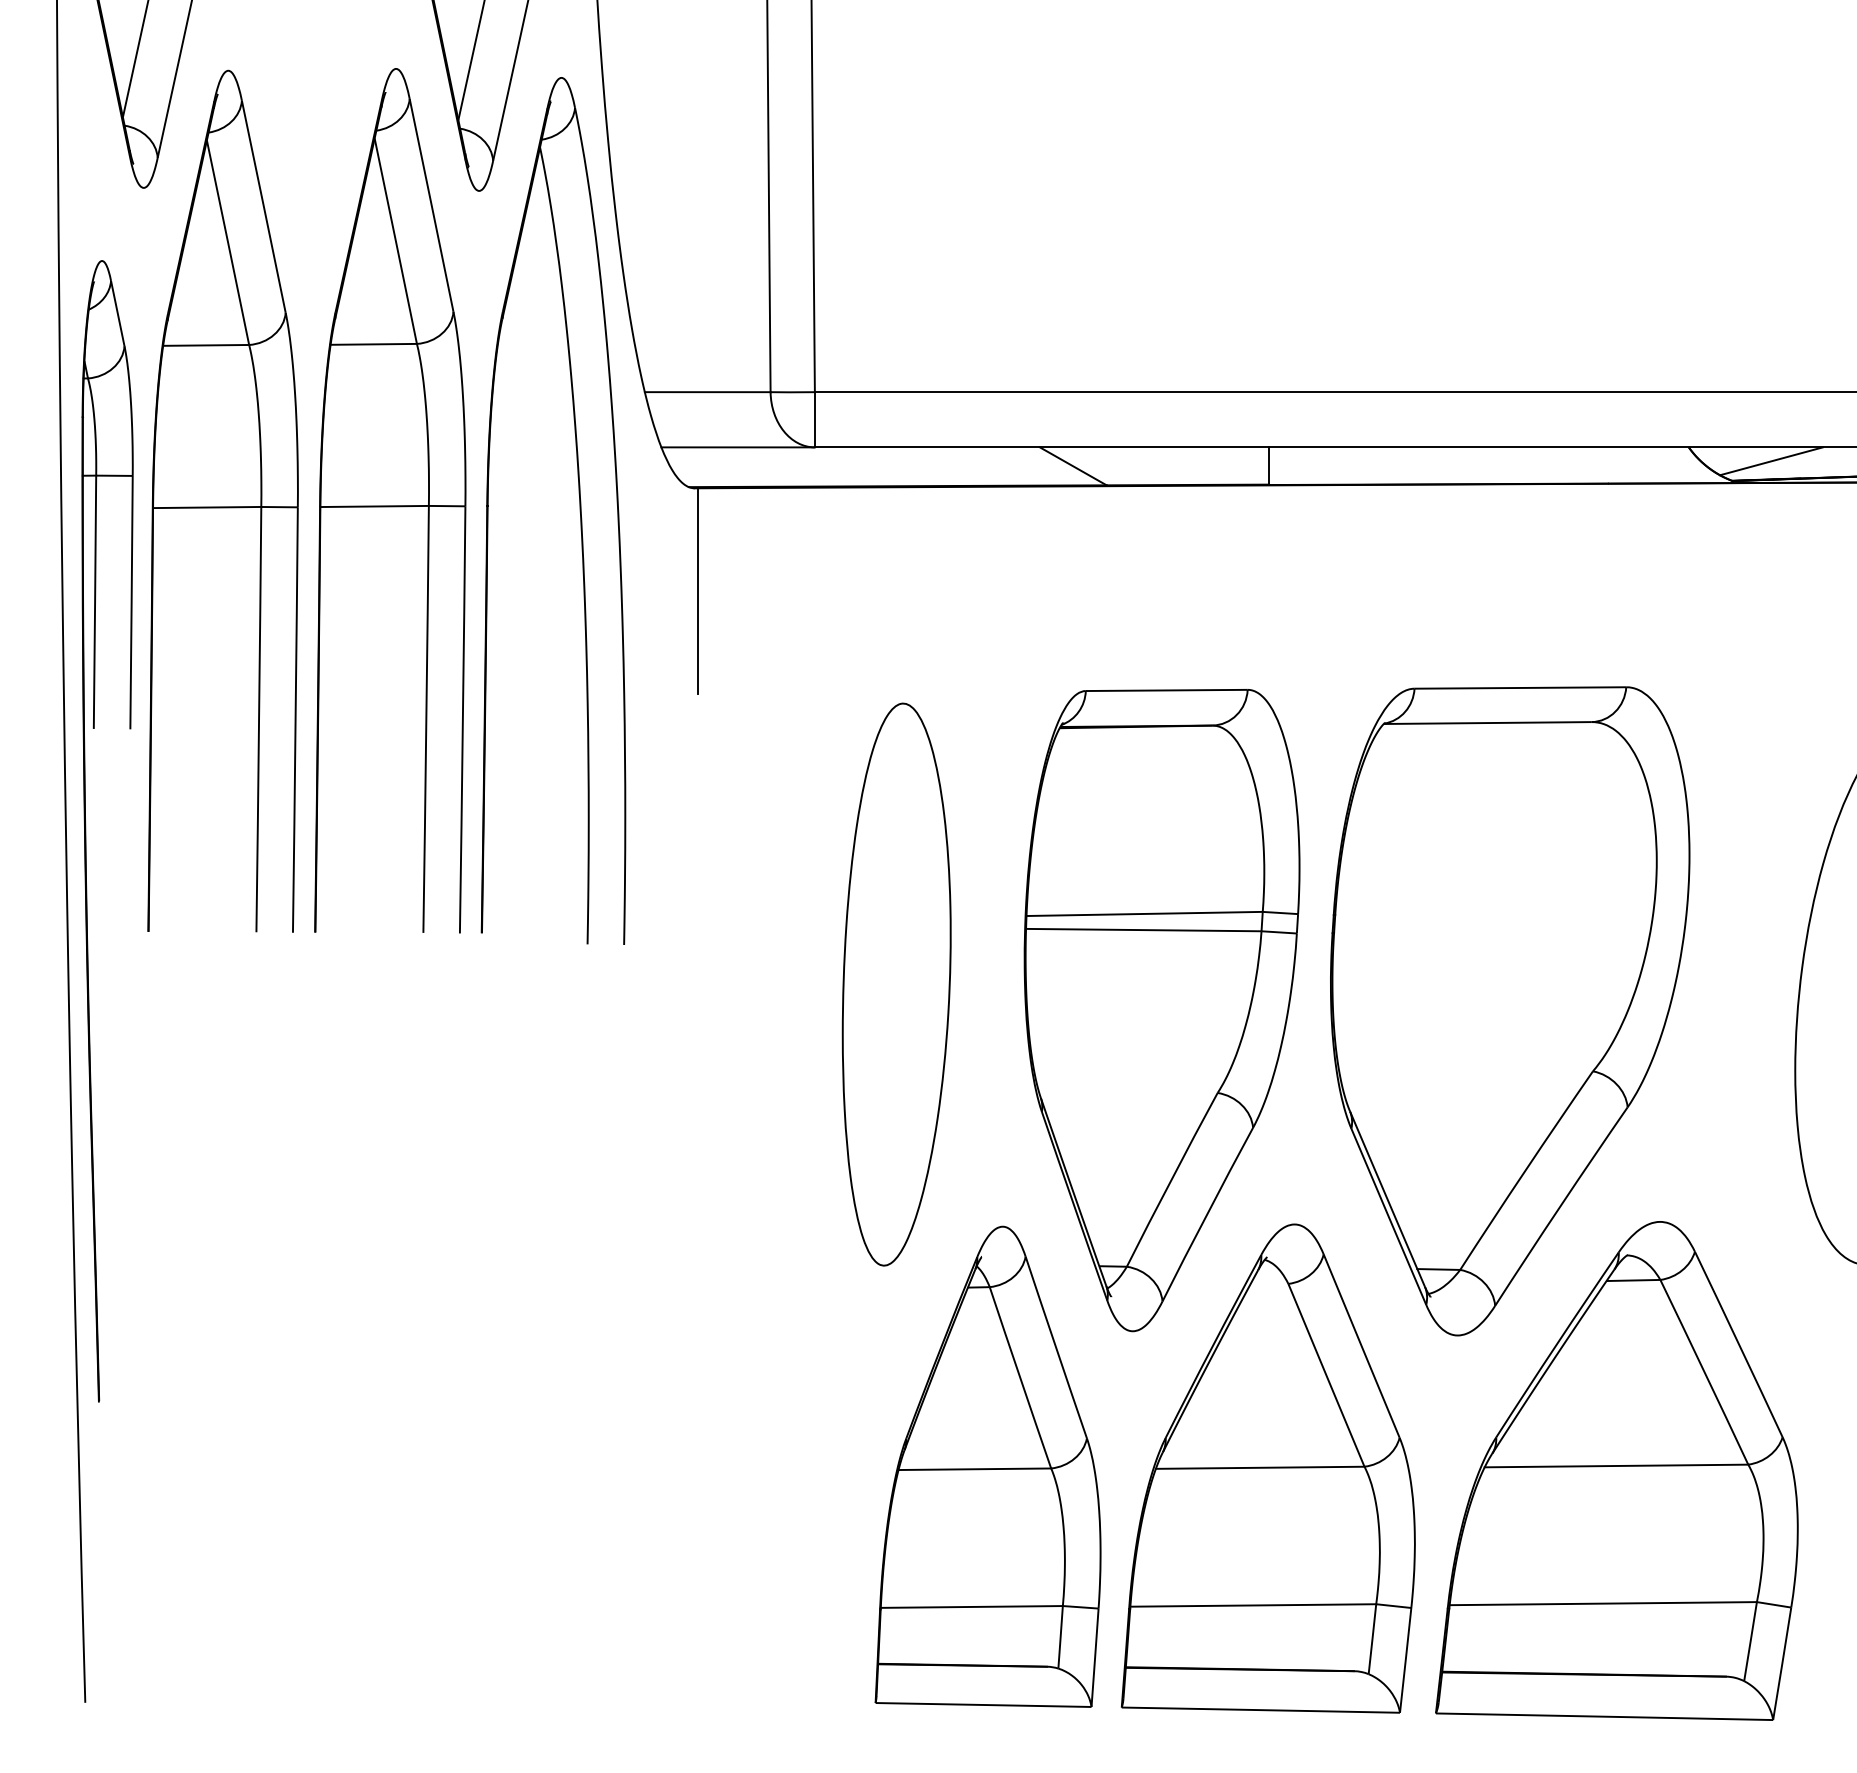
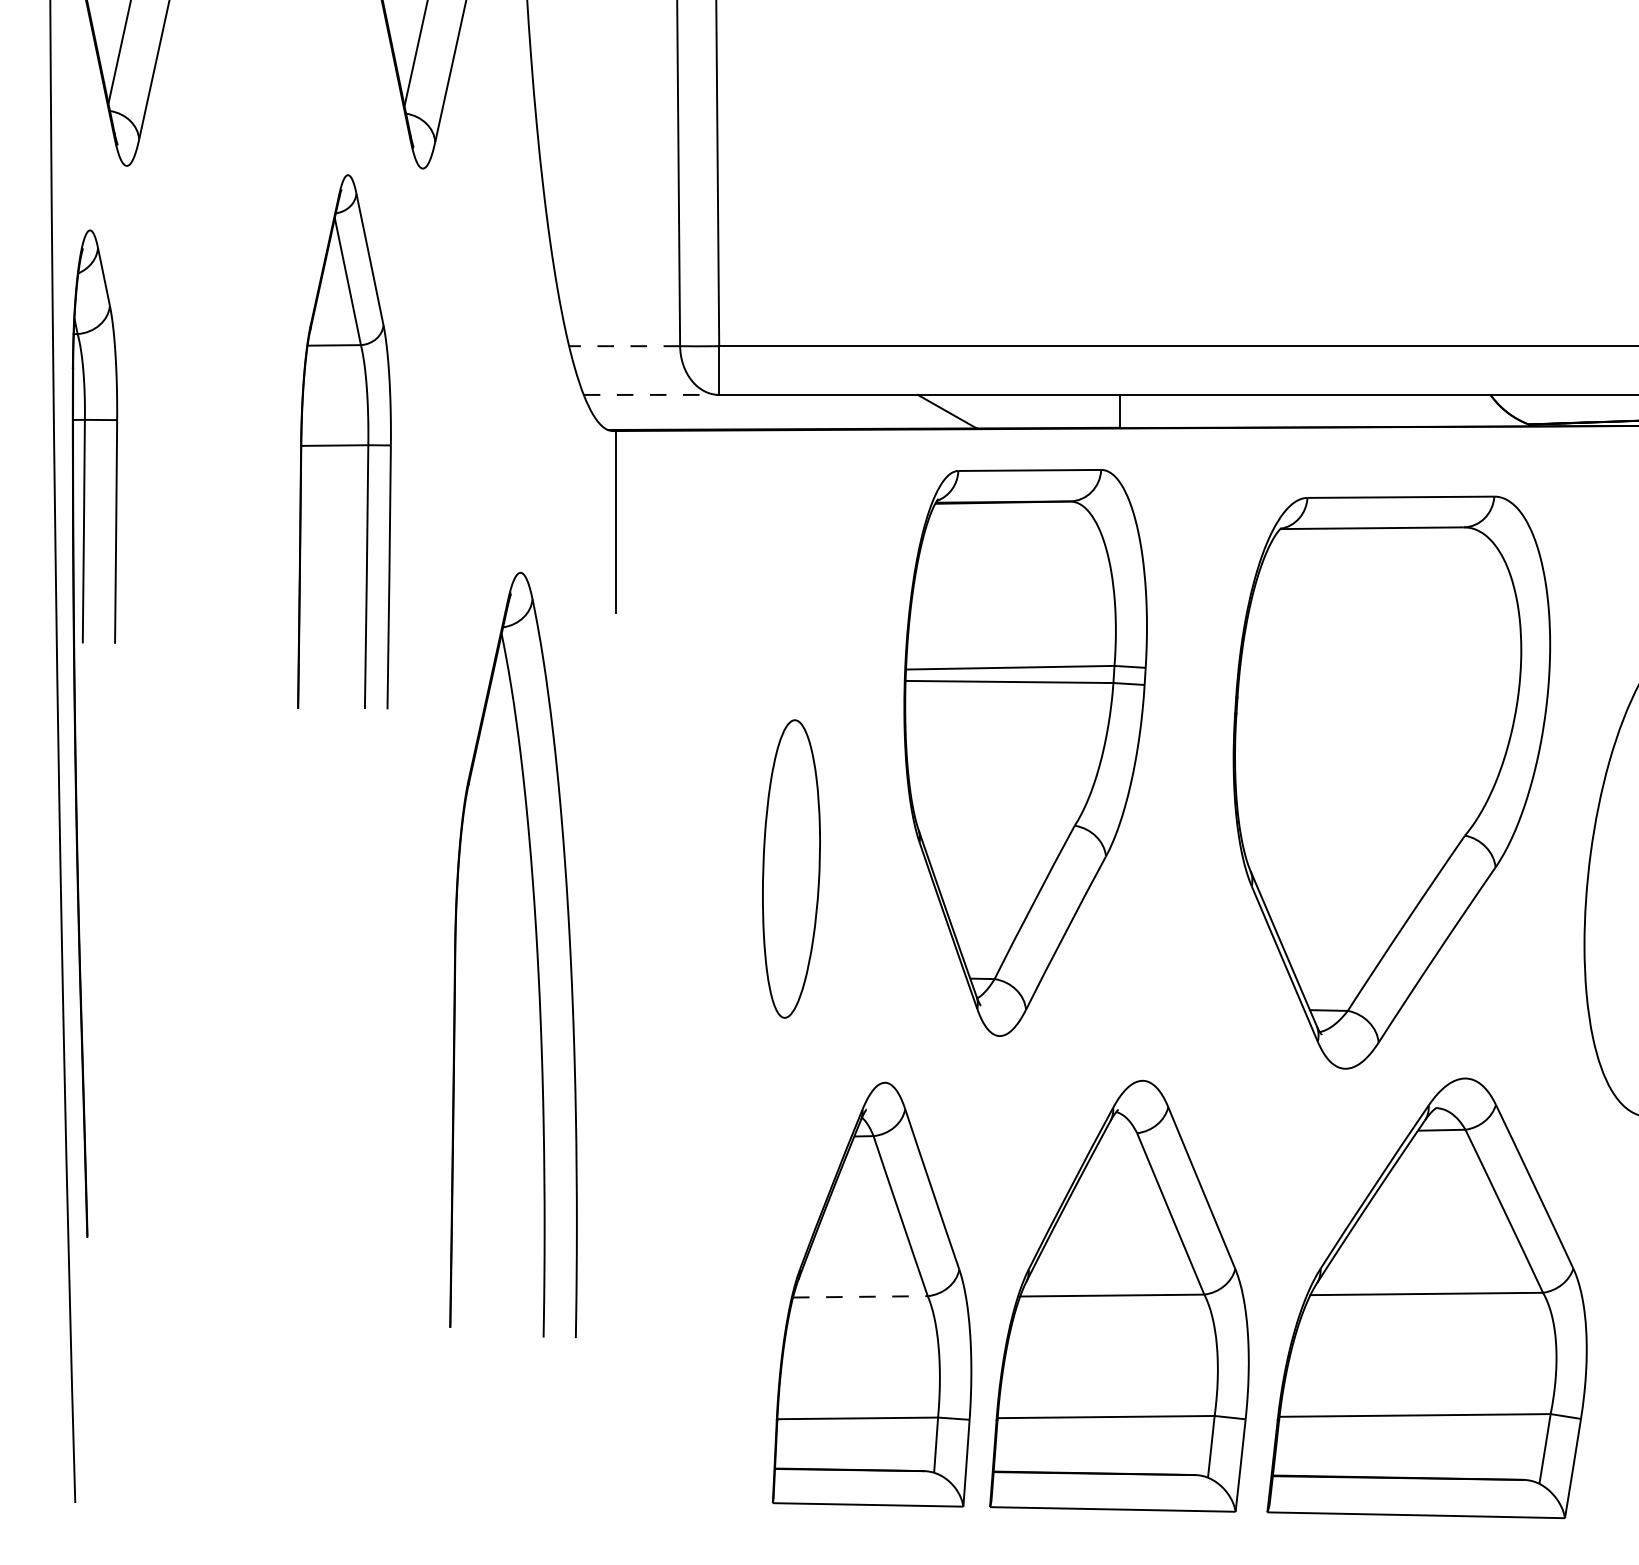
line: (707, 392) -> (624, 346), solid -> dashed
line: (738, 446) -> (651, 394), solid -> dashed
line: (1771, 460) -> (1563, 406), removed
part: (390, 500) -> (344, 441), size x0.7
part: (222, 501) -> (196, 442), removed
part: (579, 510) -> (536, 954), moved
part: (896, 983) -> (791, 868), size x0.6
part: (1161, 1009) -> (1025, 752), moved
part: (1509, 1011) -> (1391, 782), moved
line: (974, 1468) -> (860, 1296), solid -> dashed

